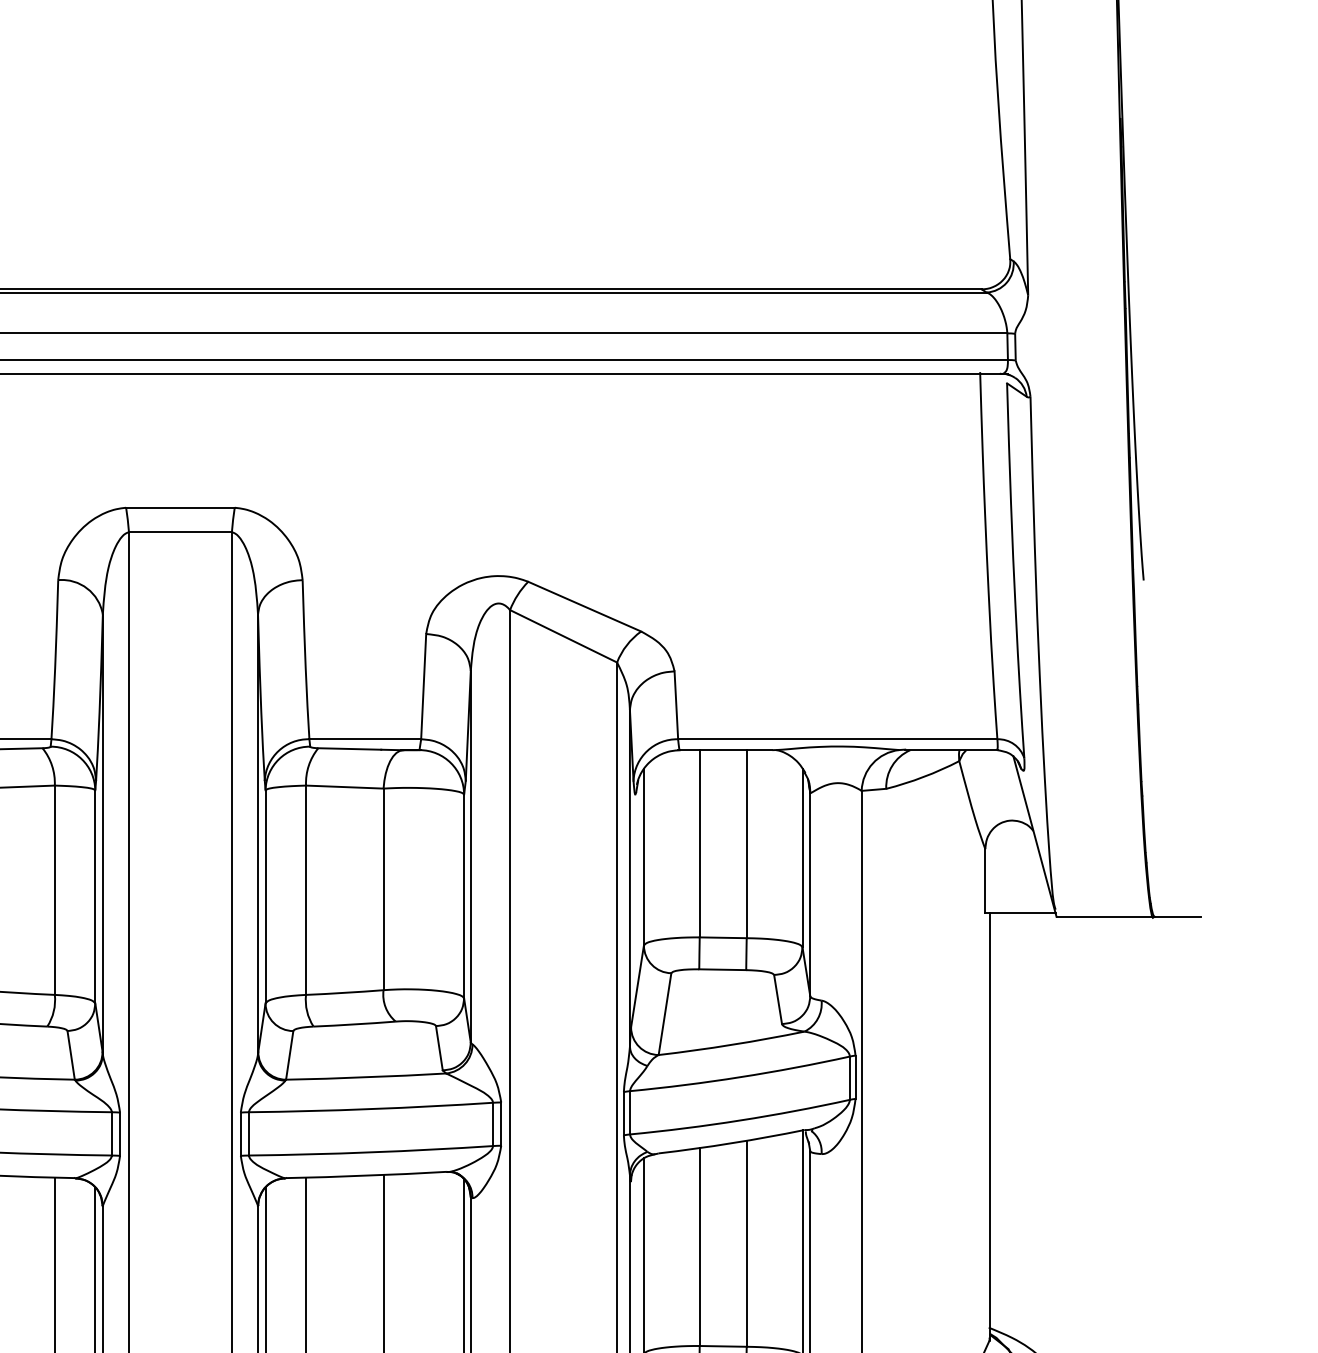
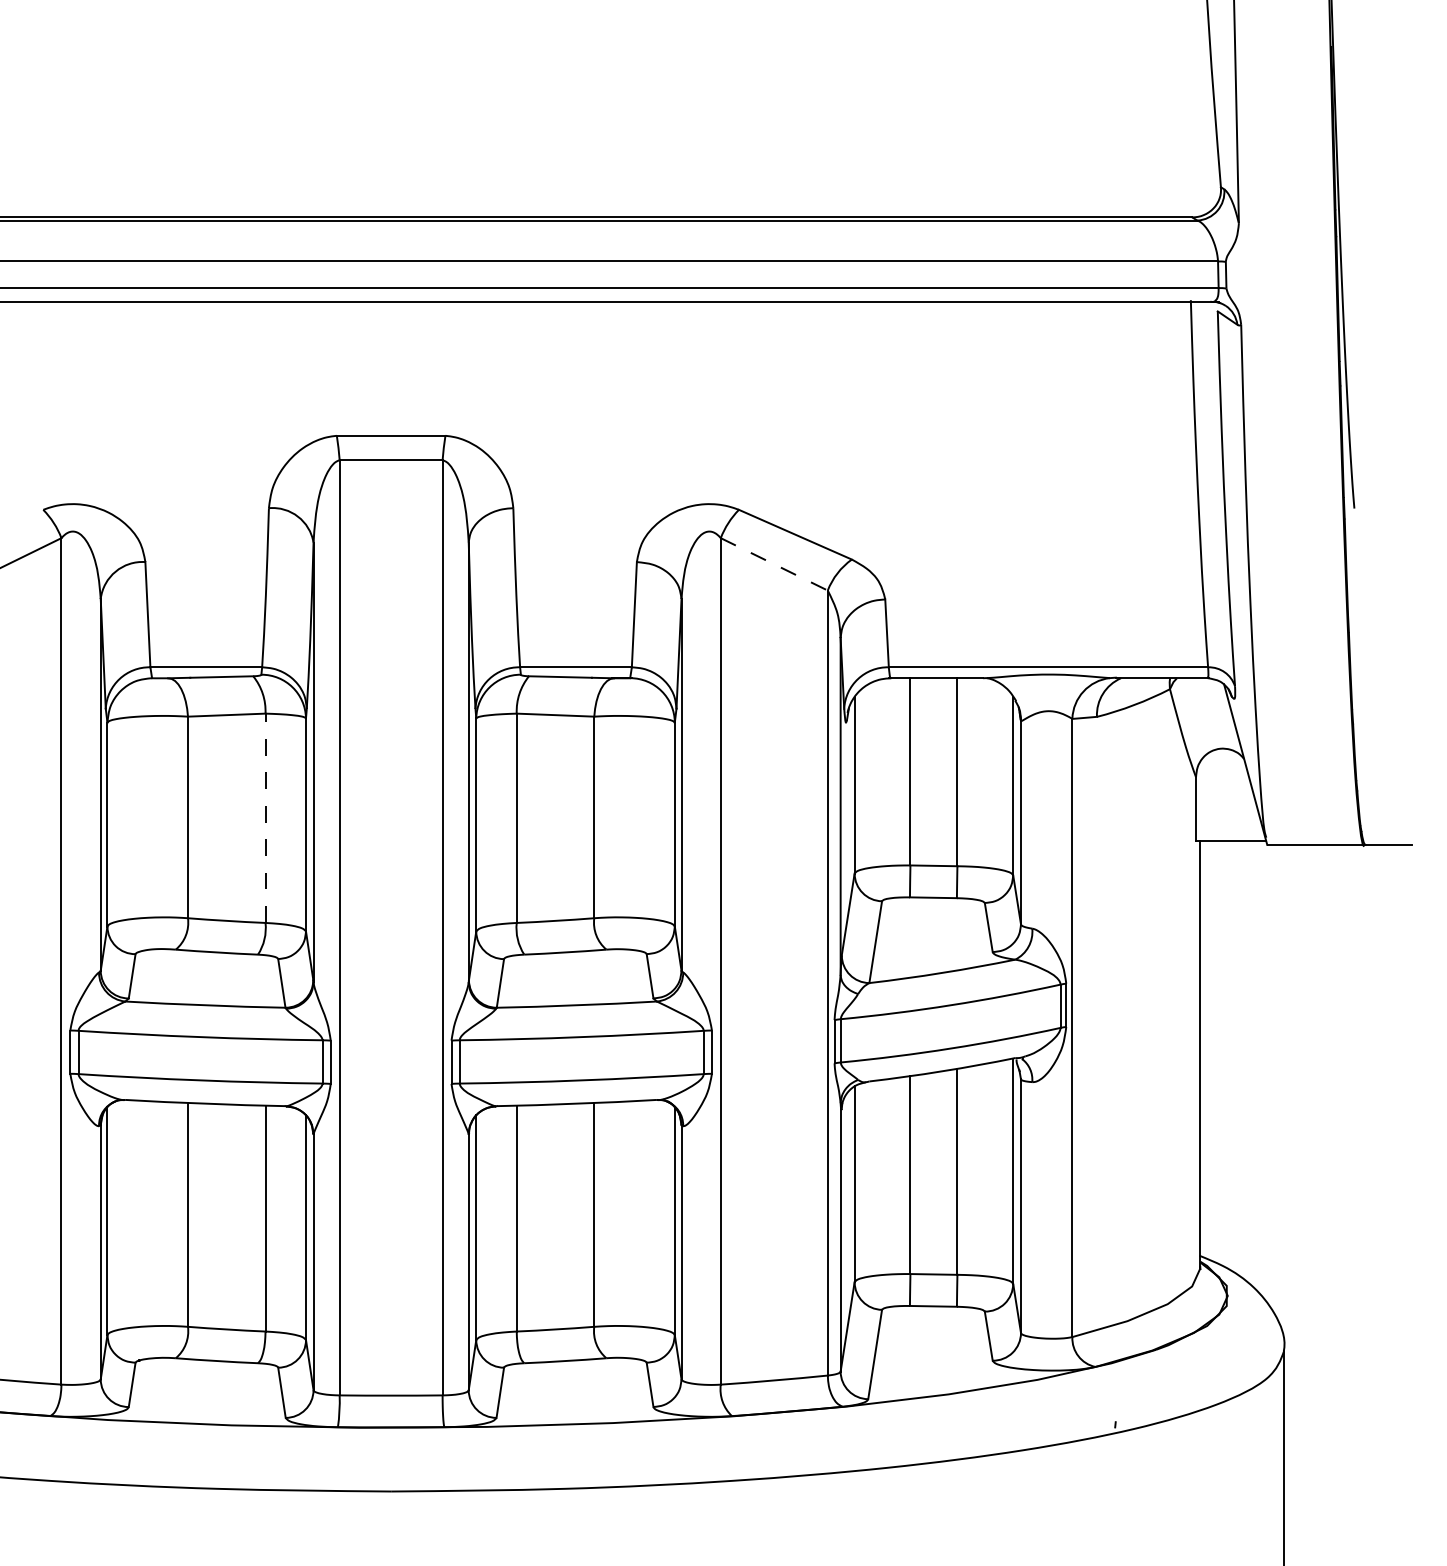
line: (563, 636) -> (774, 564), solid -> dashed
line: (54, 890) -> (265, 818), solid -> dashed

